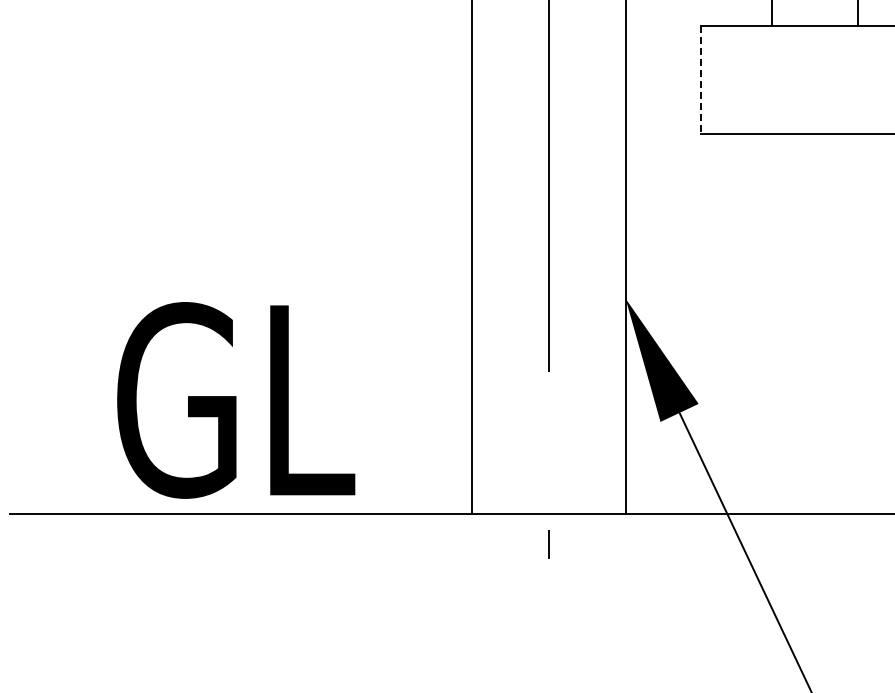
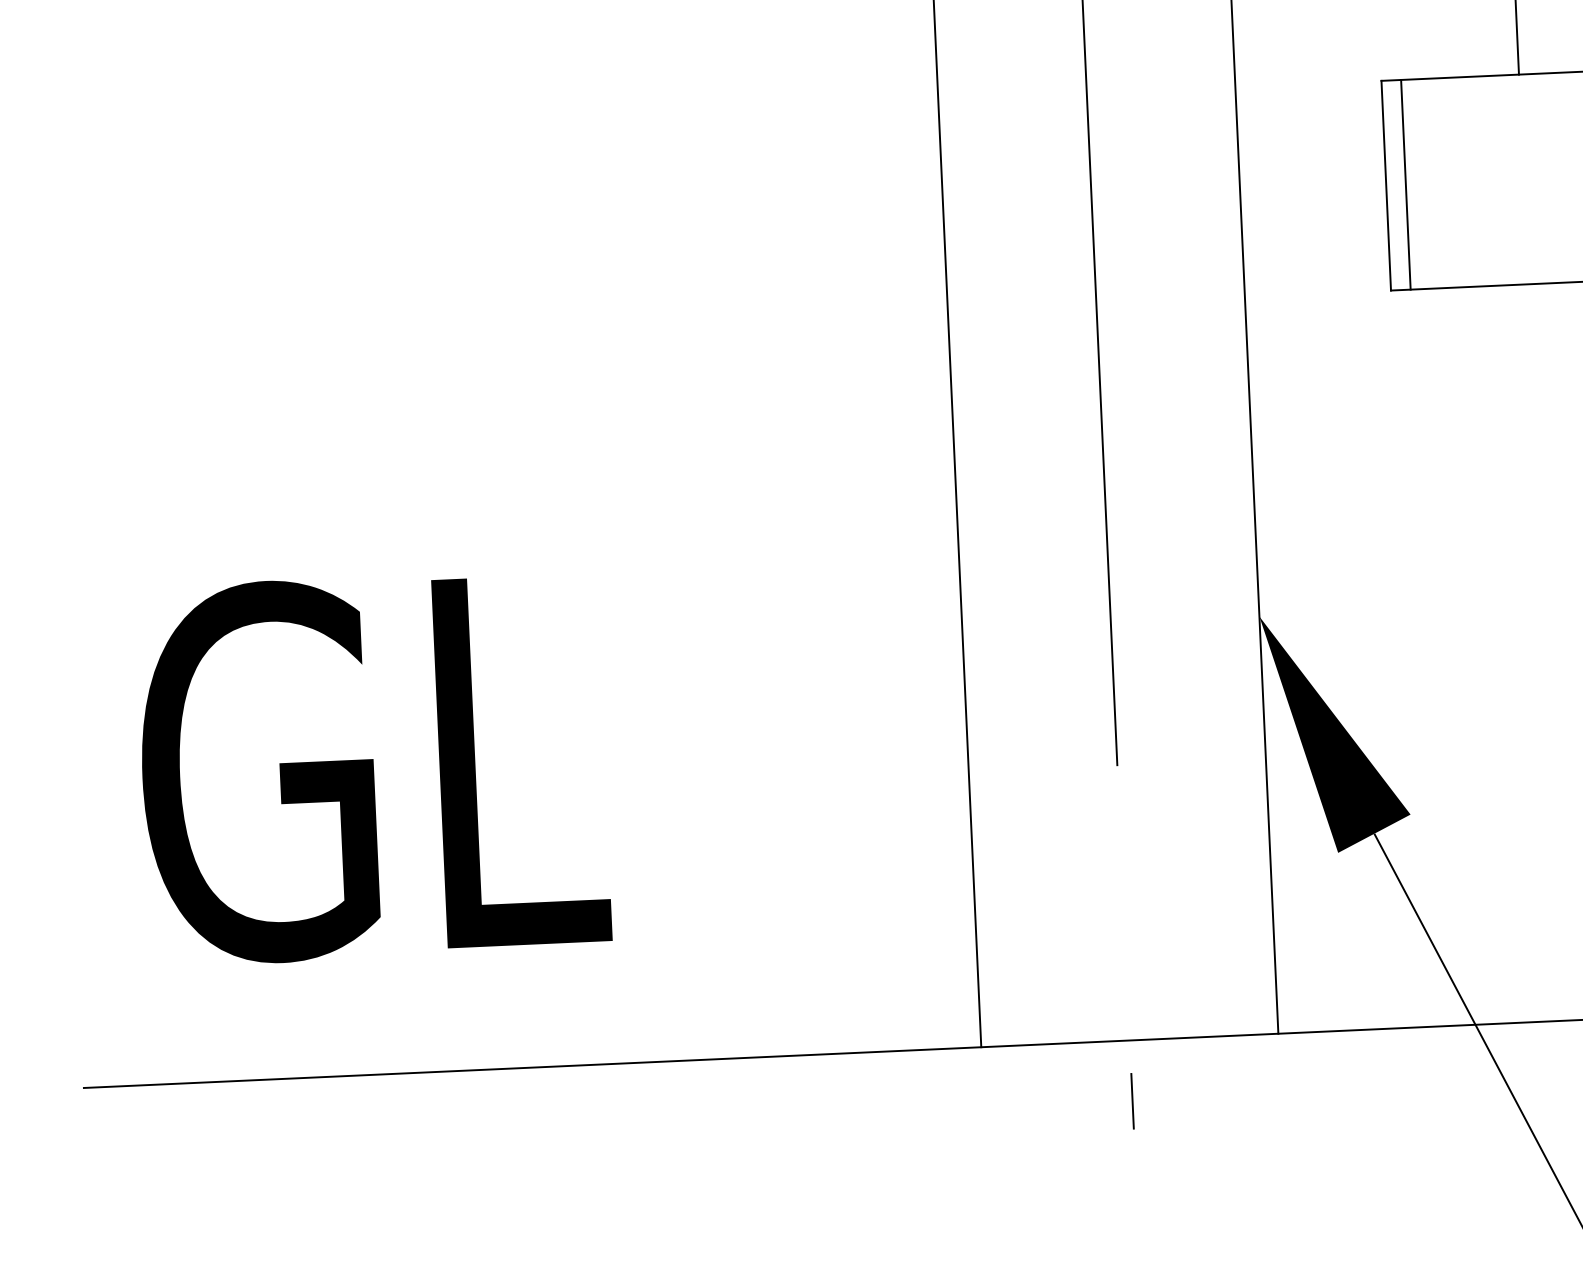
line: (710, 79) -> (1404, 184), added
line: (700, 80) -> (1385, 187), dashed -> solid
text: (236, 400) -> (373, 767), moved

